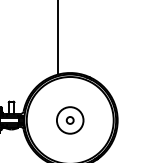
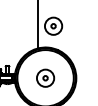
part: (82, 39) -> (53, 25), added

